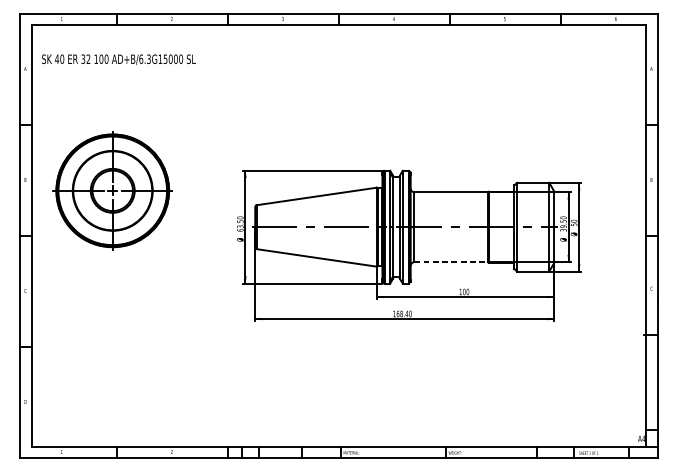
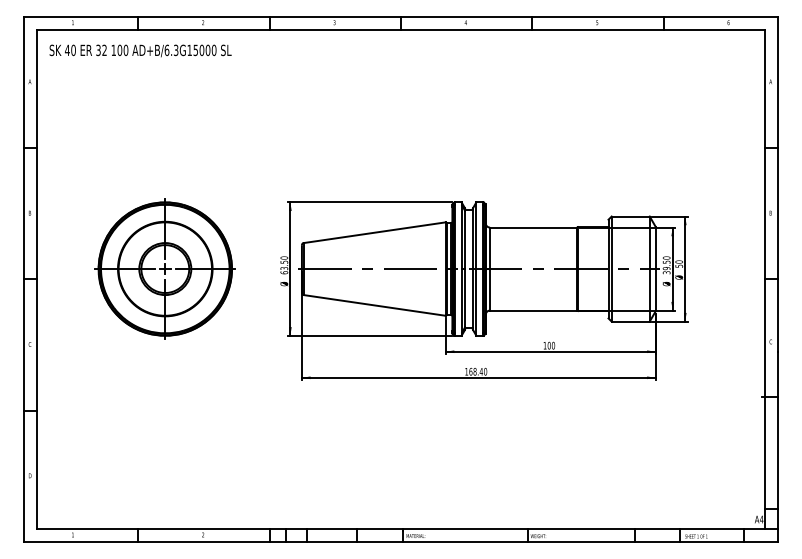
text: (118, 59) -> (140, 50), moved
part: (112, 190) -> (164, 268), moved
line: (450, 262) -> (533, 310), dashed -> solid

